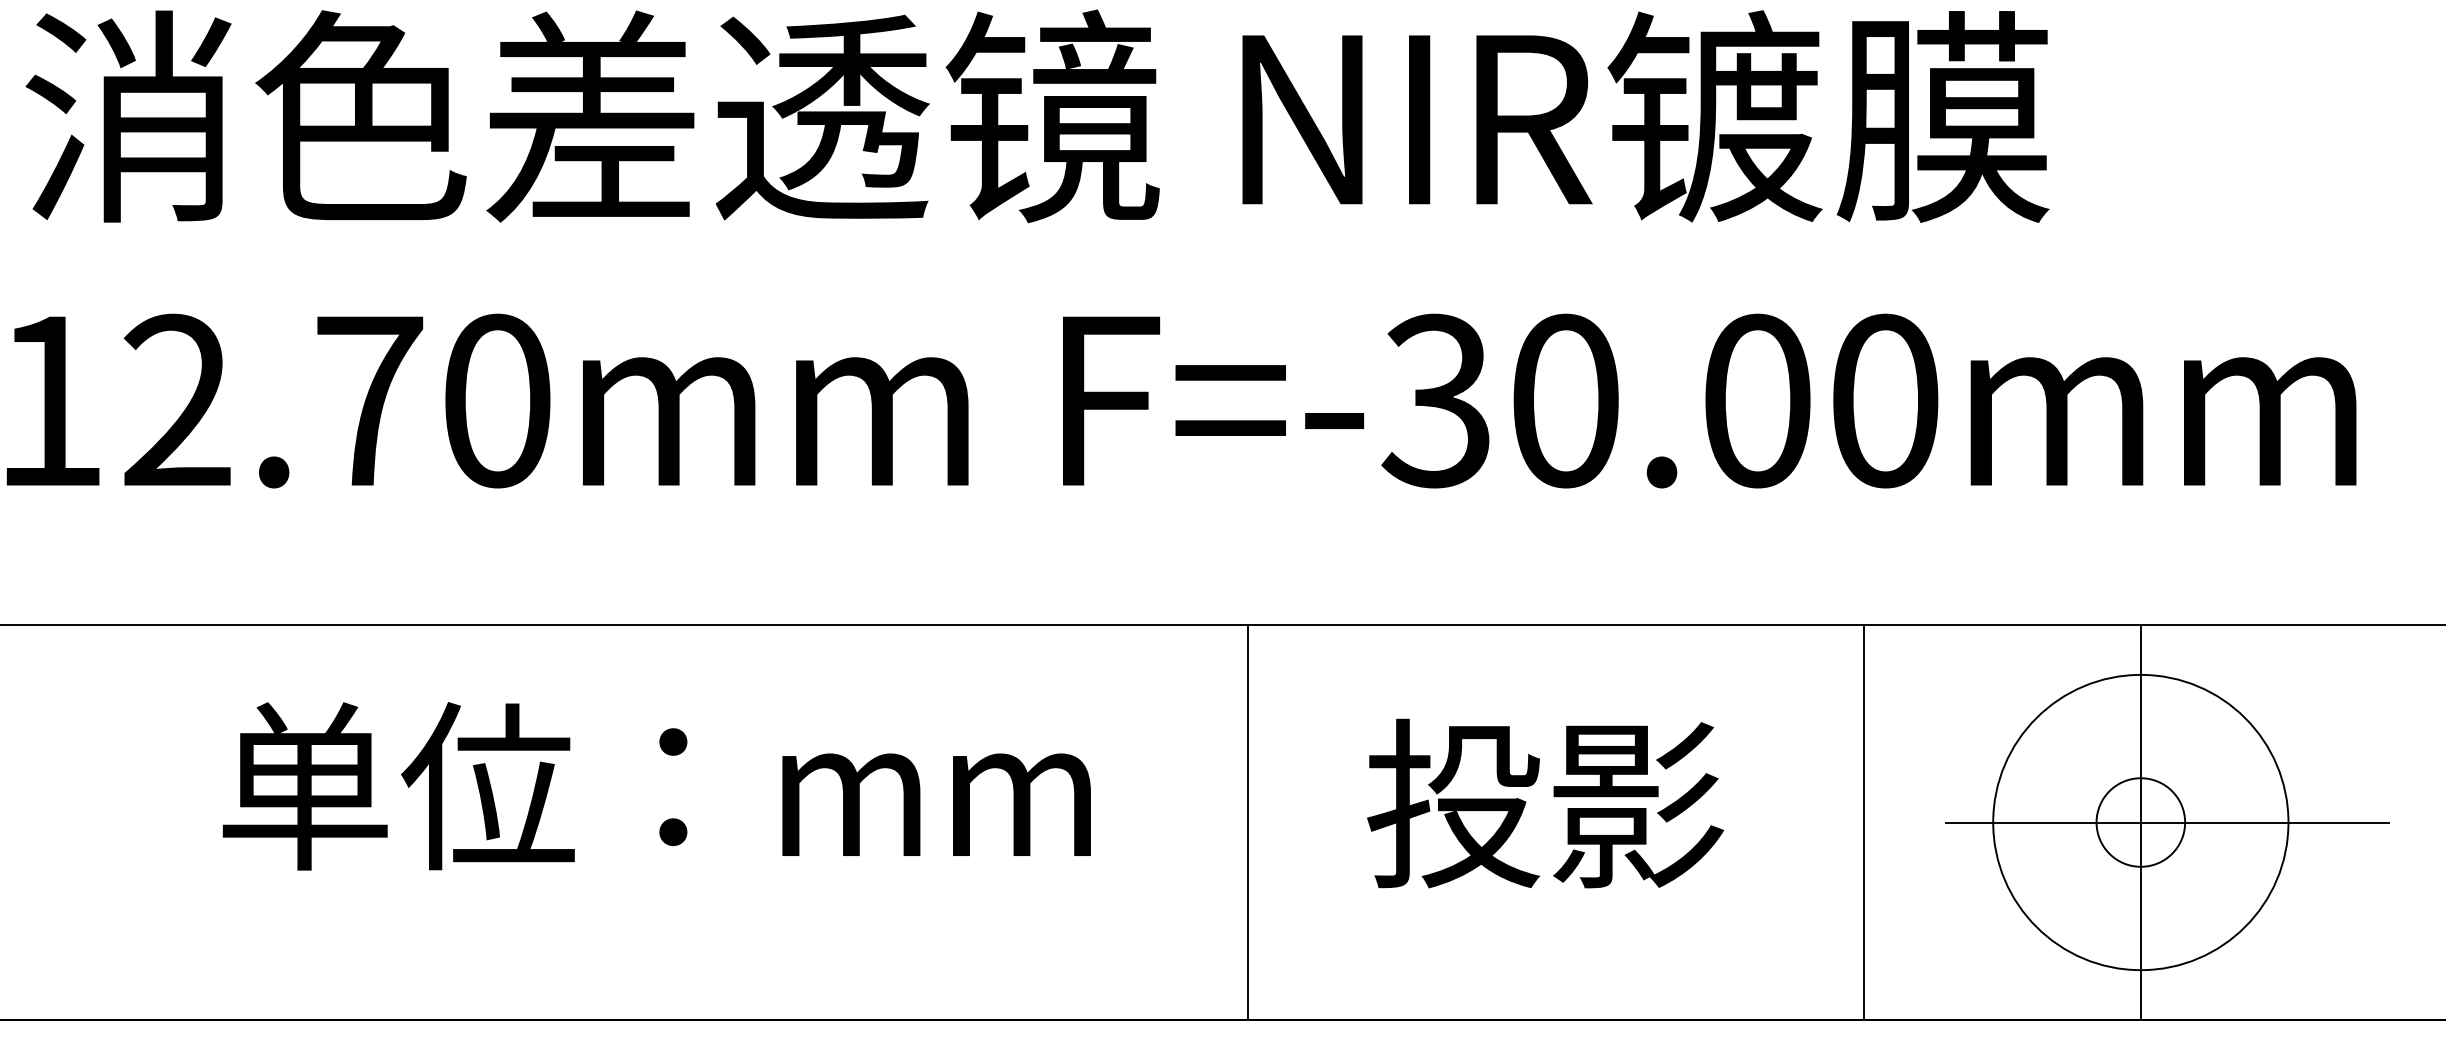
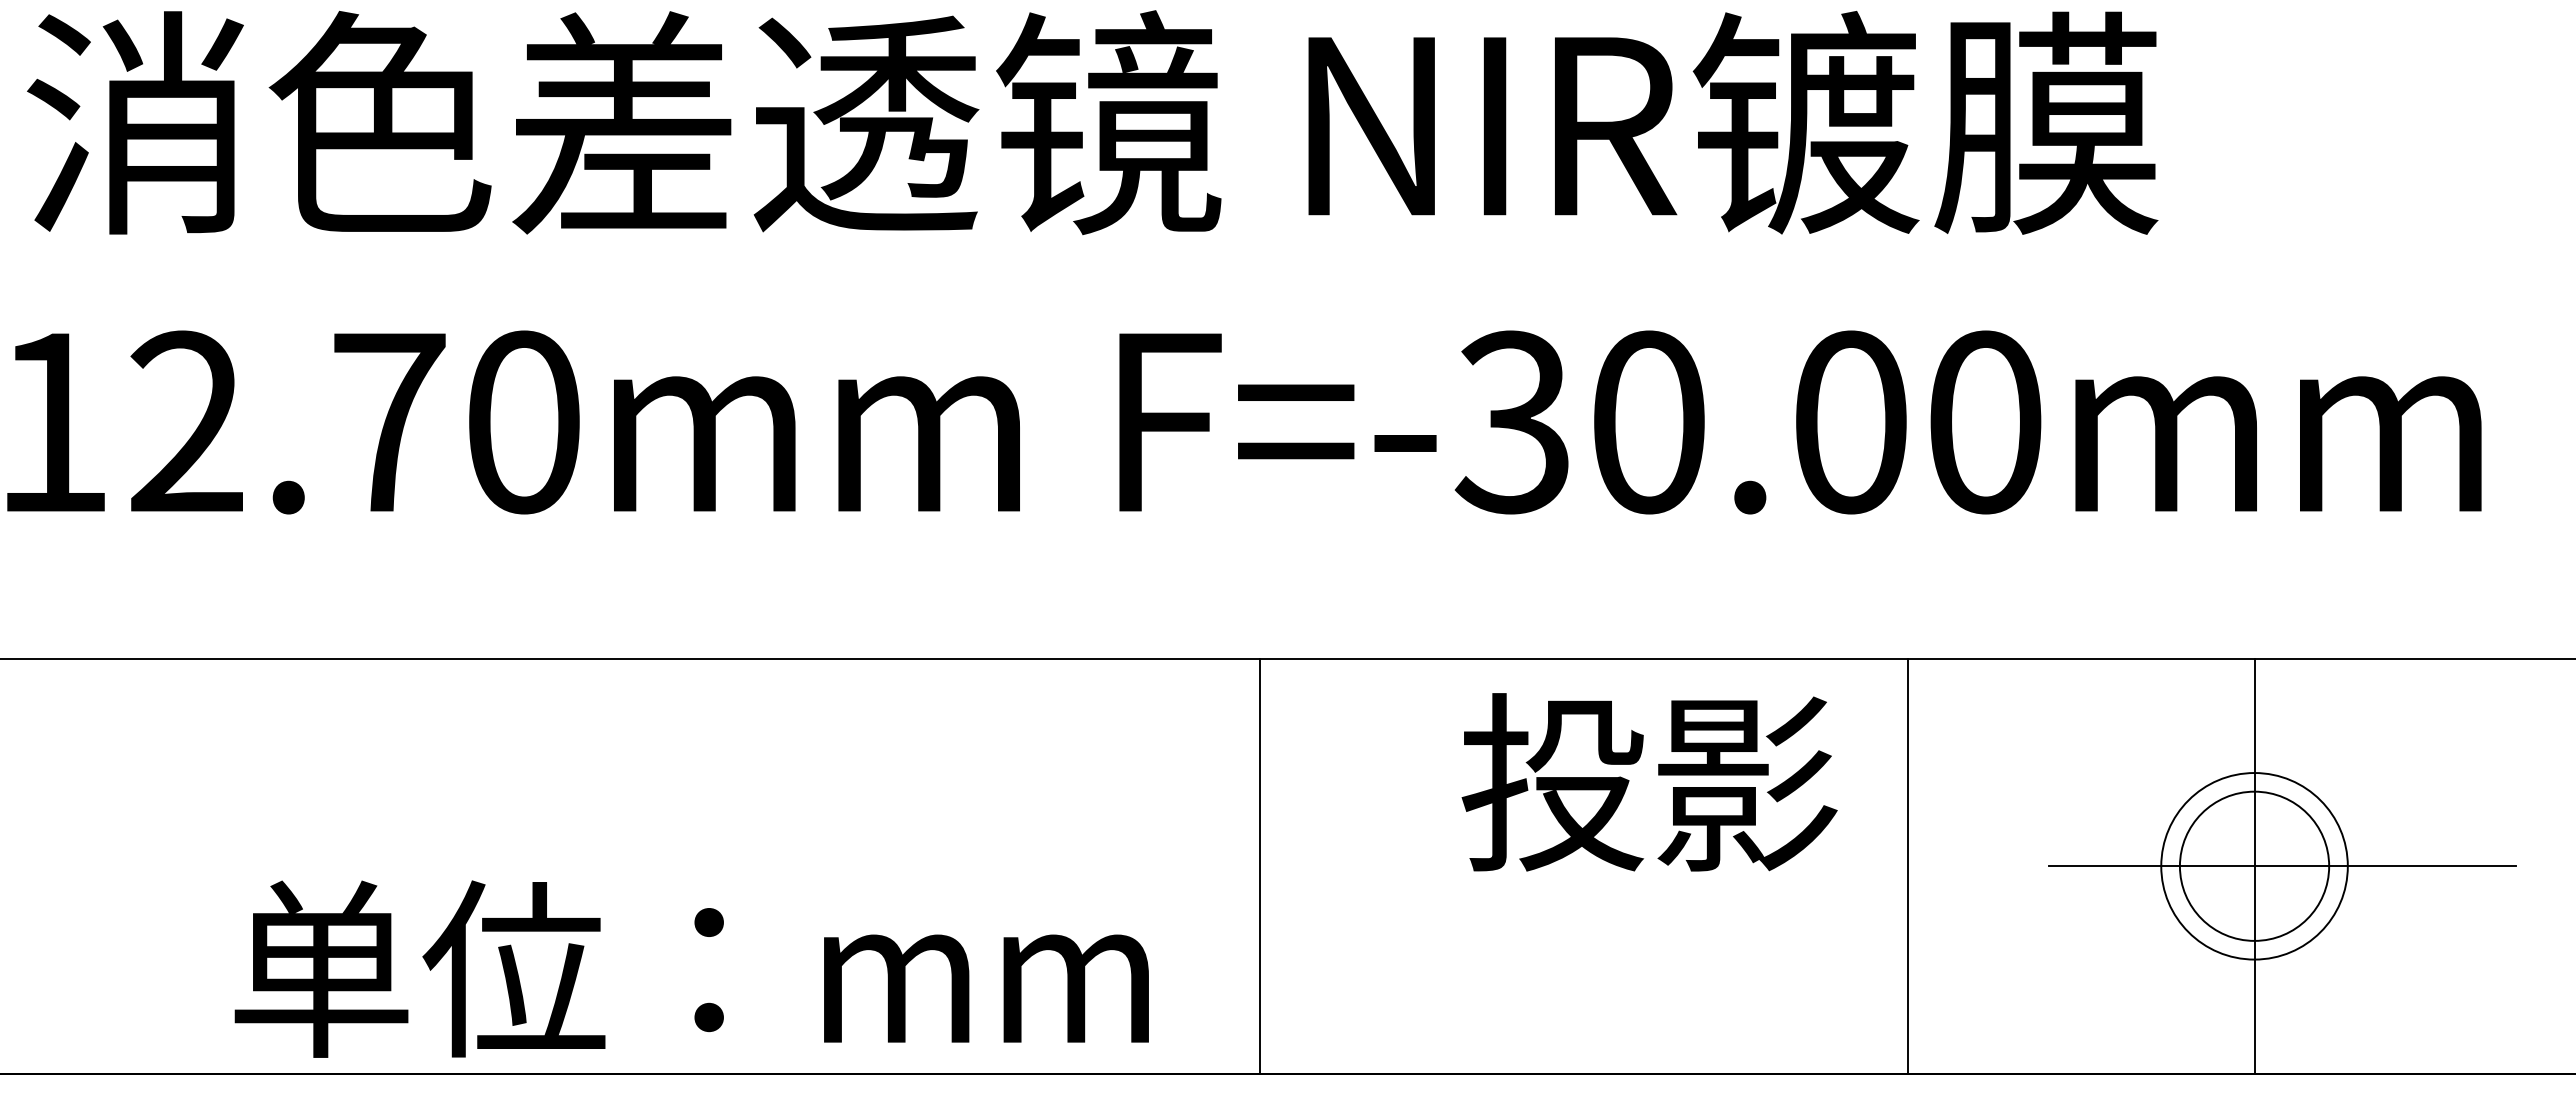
text: (656, 785) -> (691, 968), moved
text: (1545, 803) -> (1649, 782), moved
line: (1248, 821) -> (1260, 865), moved
line: (1864, 821) -> (1908, 865), moved
circle: (2140, 821) -> (2254, 865), size x0.6
circle: (2140, 821) -> (2254, 865), size x1.6

